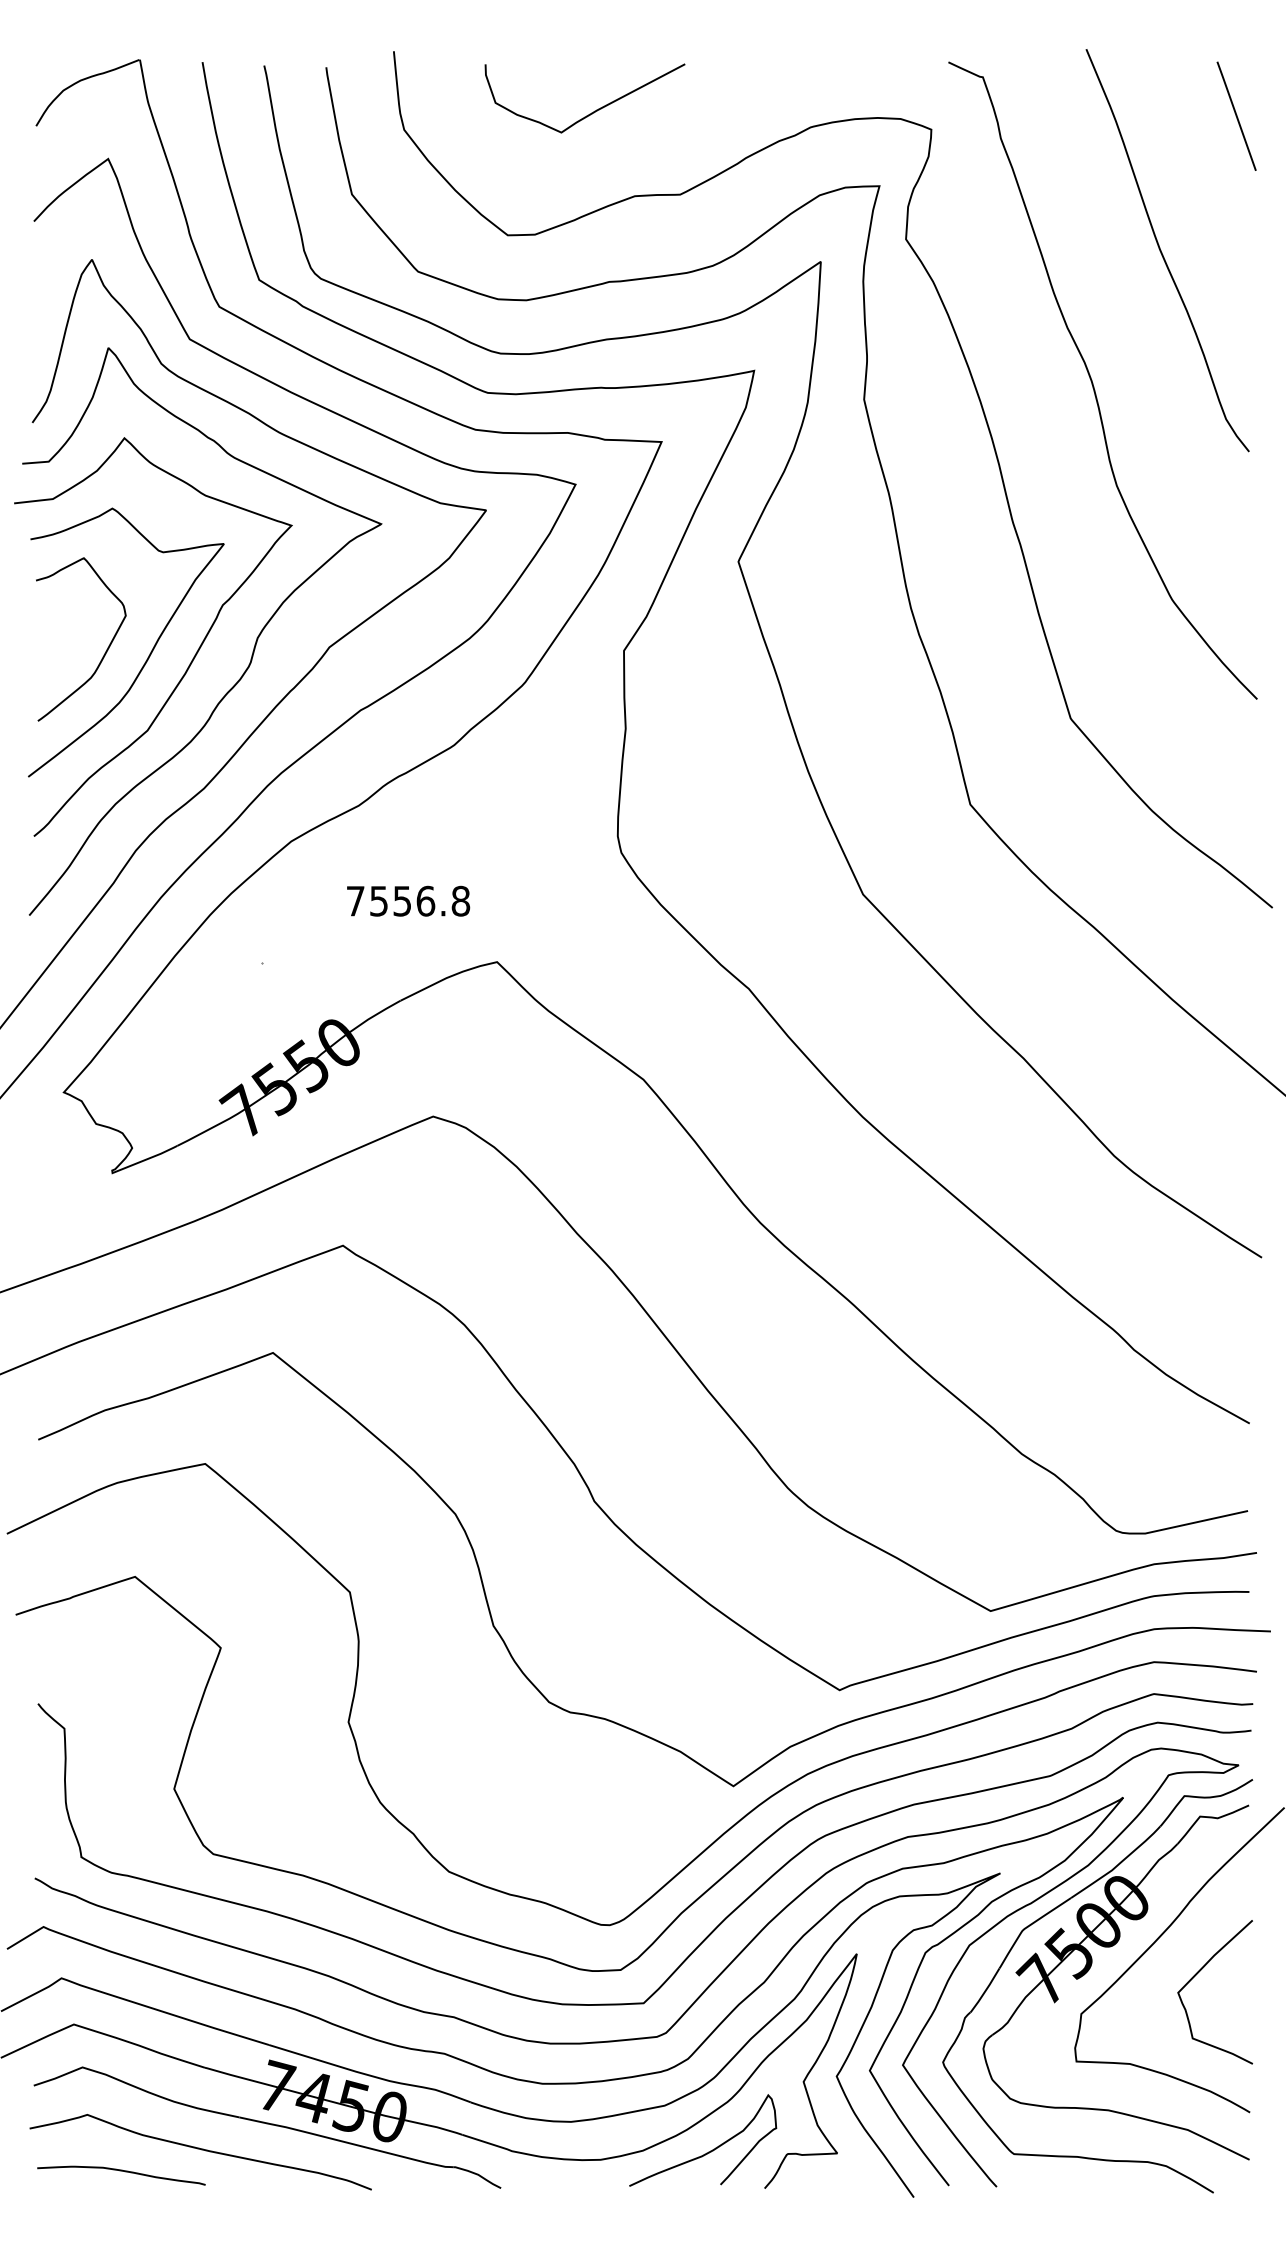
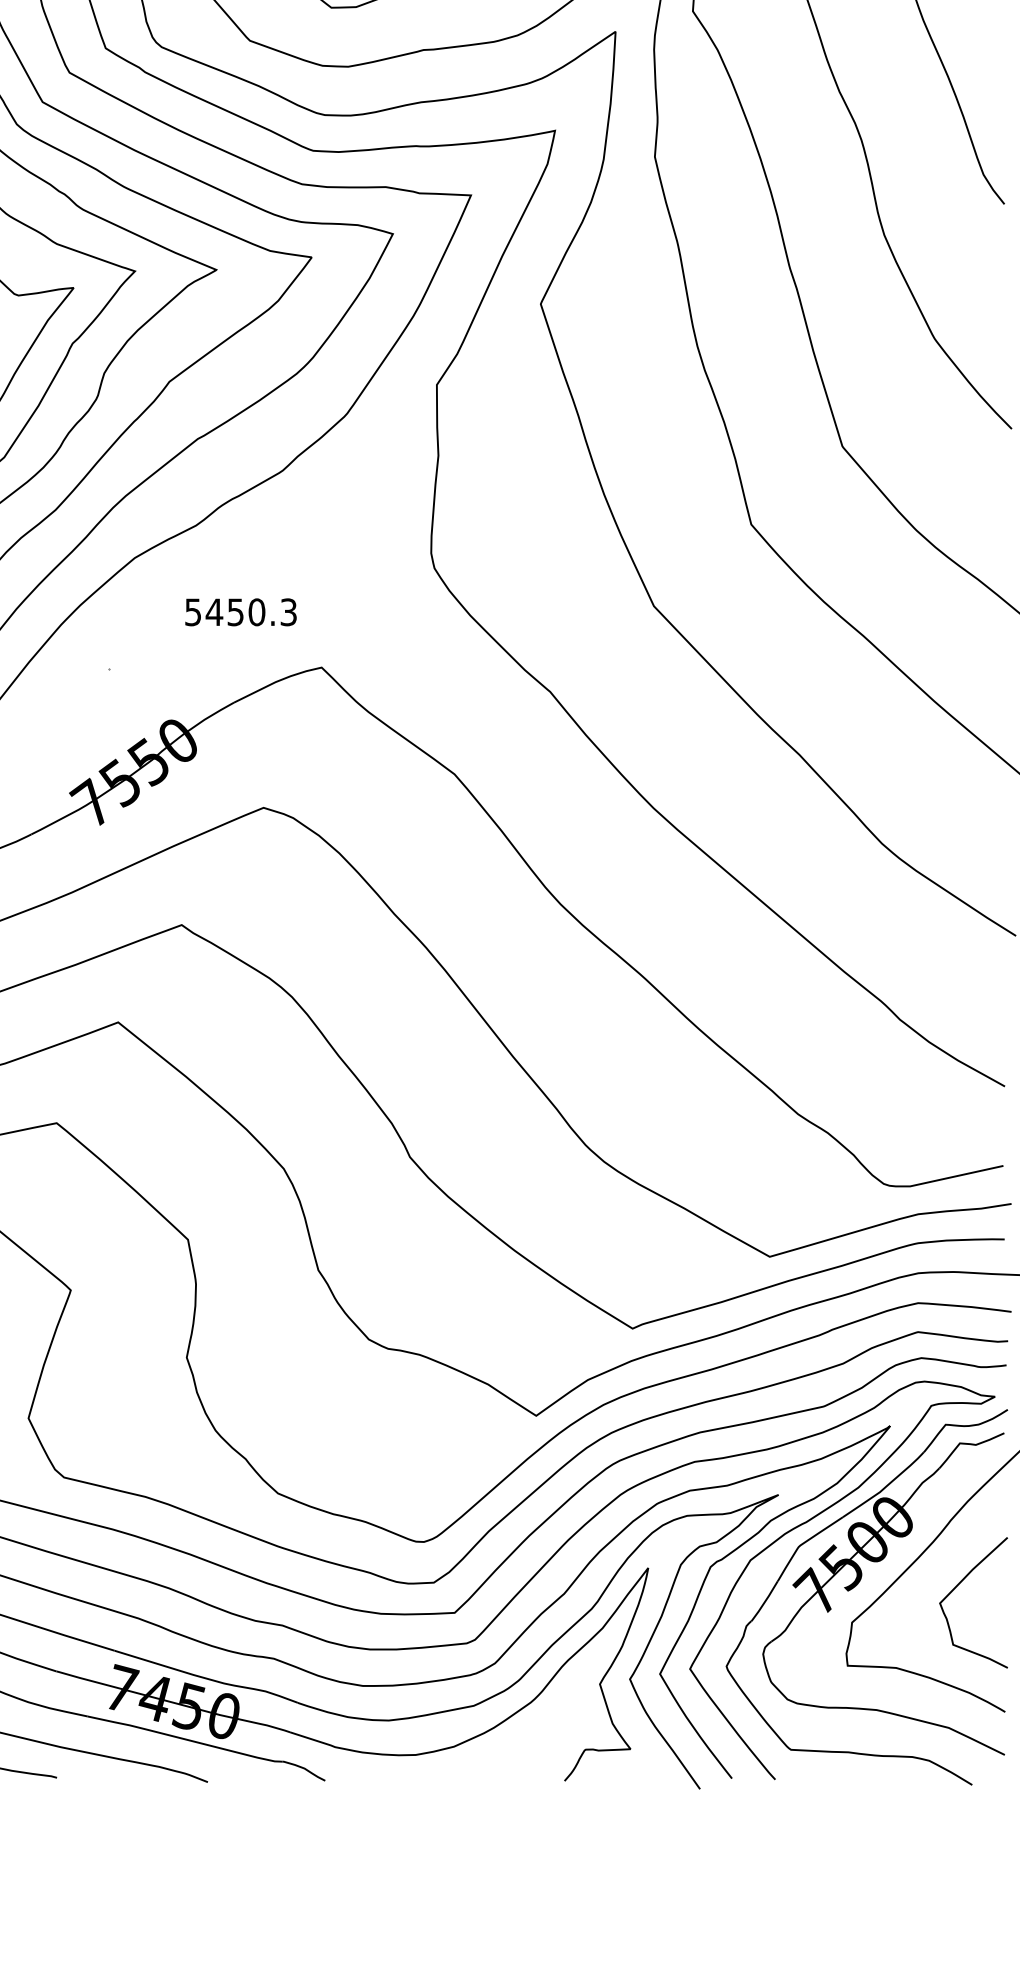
text: (408, 900) -> (241, 611), 7556.8 -> 5450.3
curve: (708, 2151) -> (513, 1747), removed

